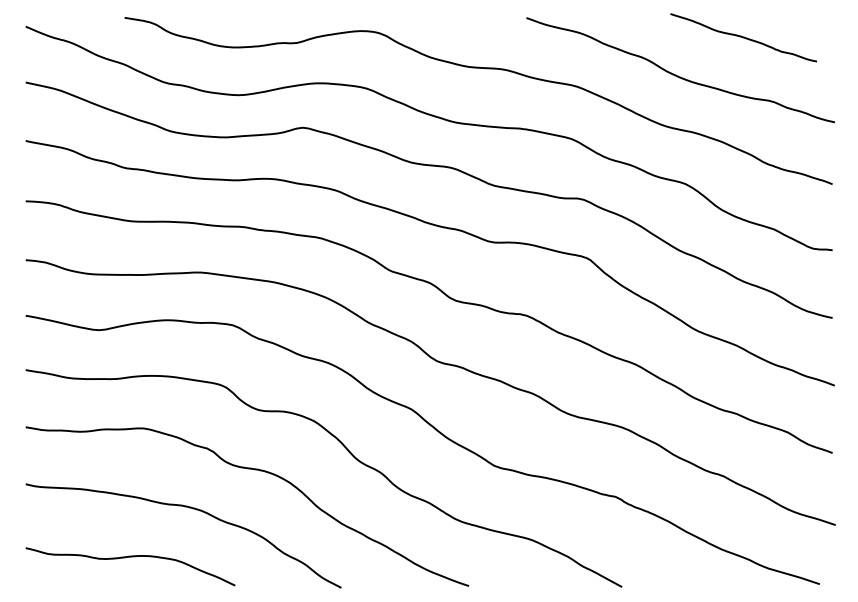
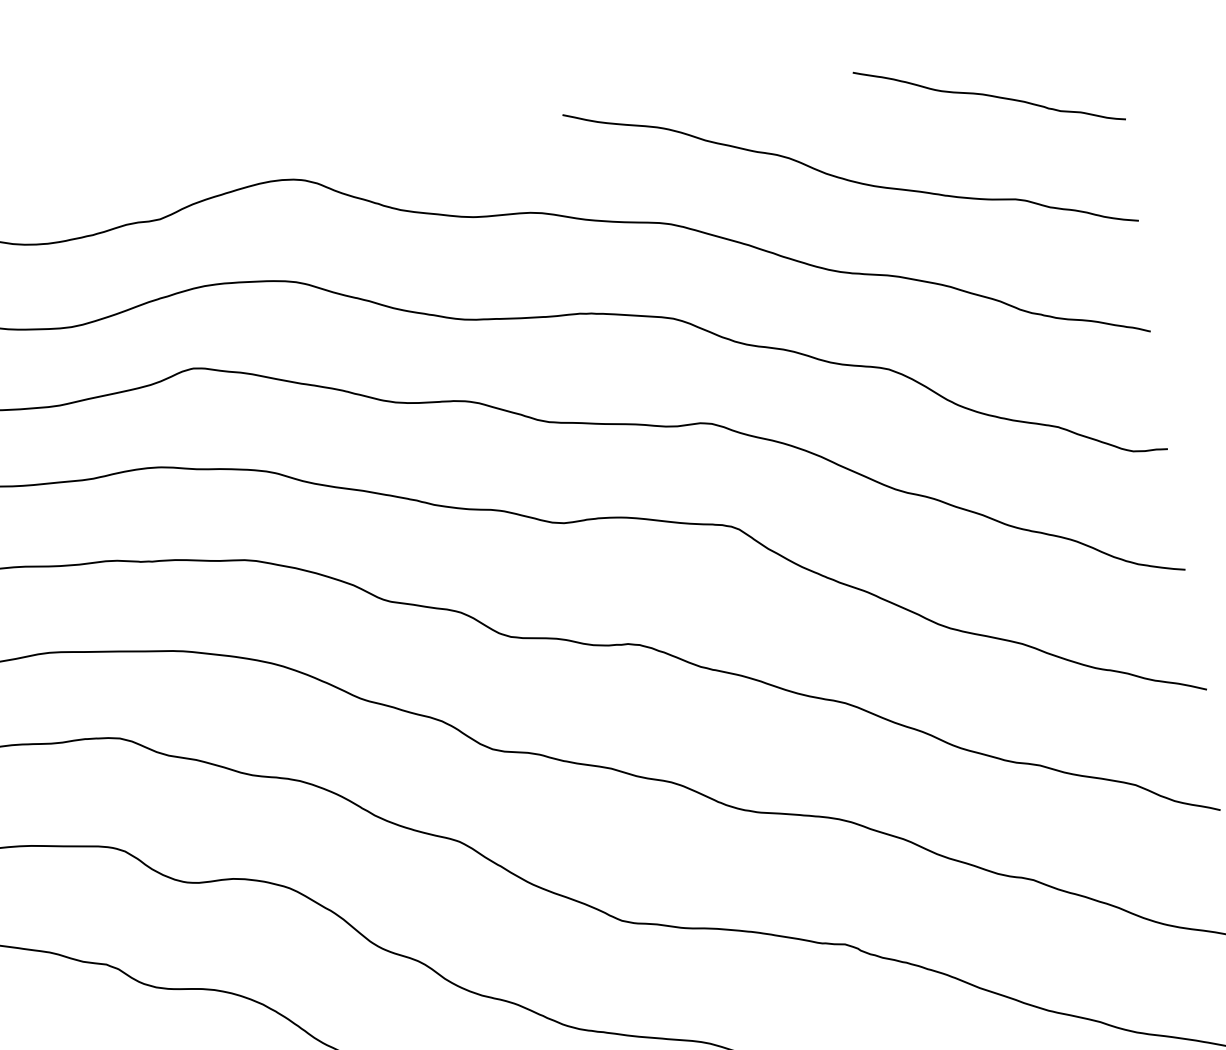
curve: (743, 37) -> (988, 95), moved

